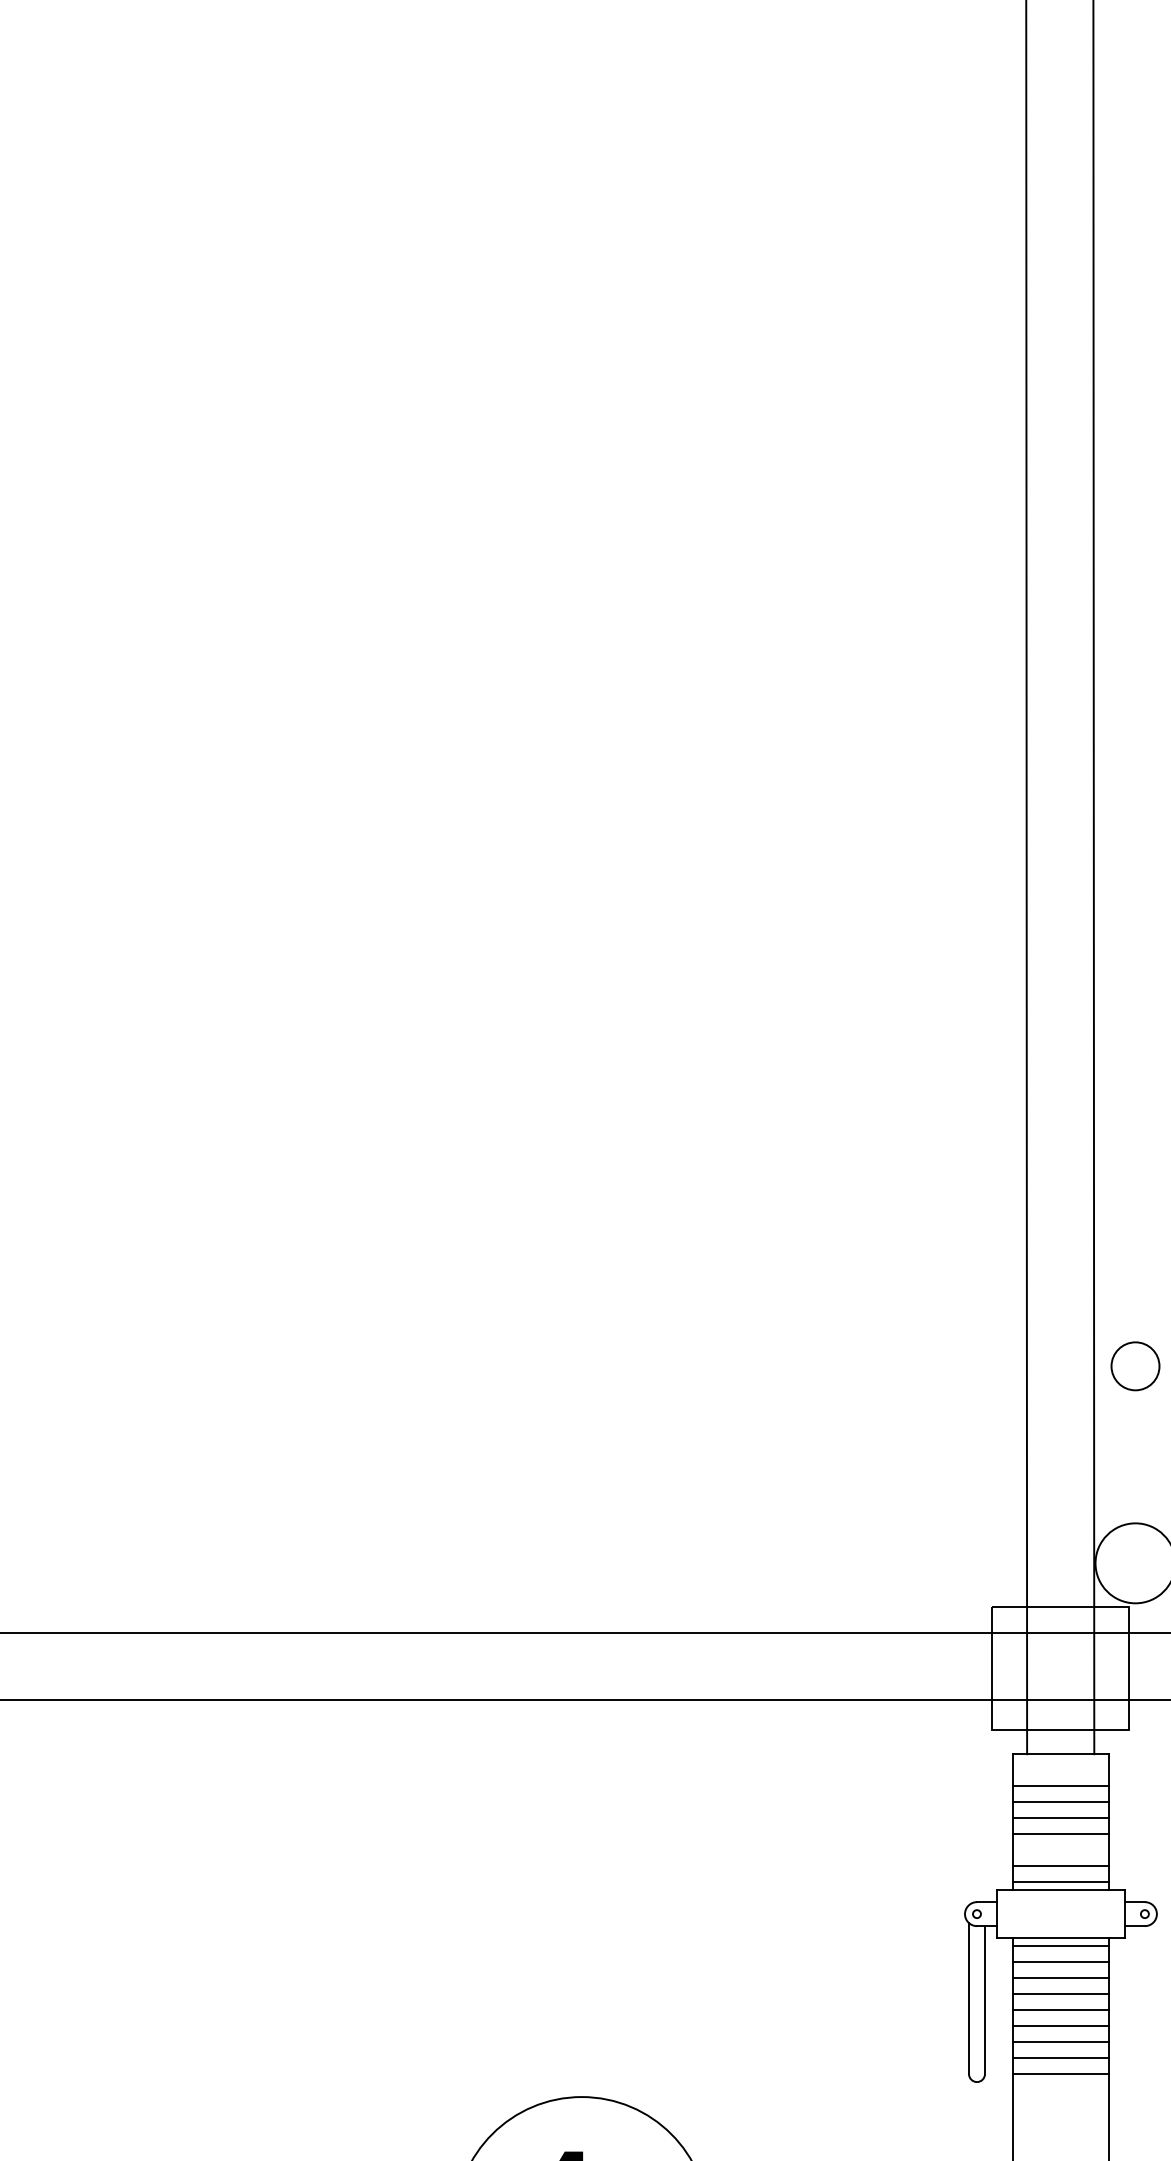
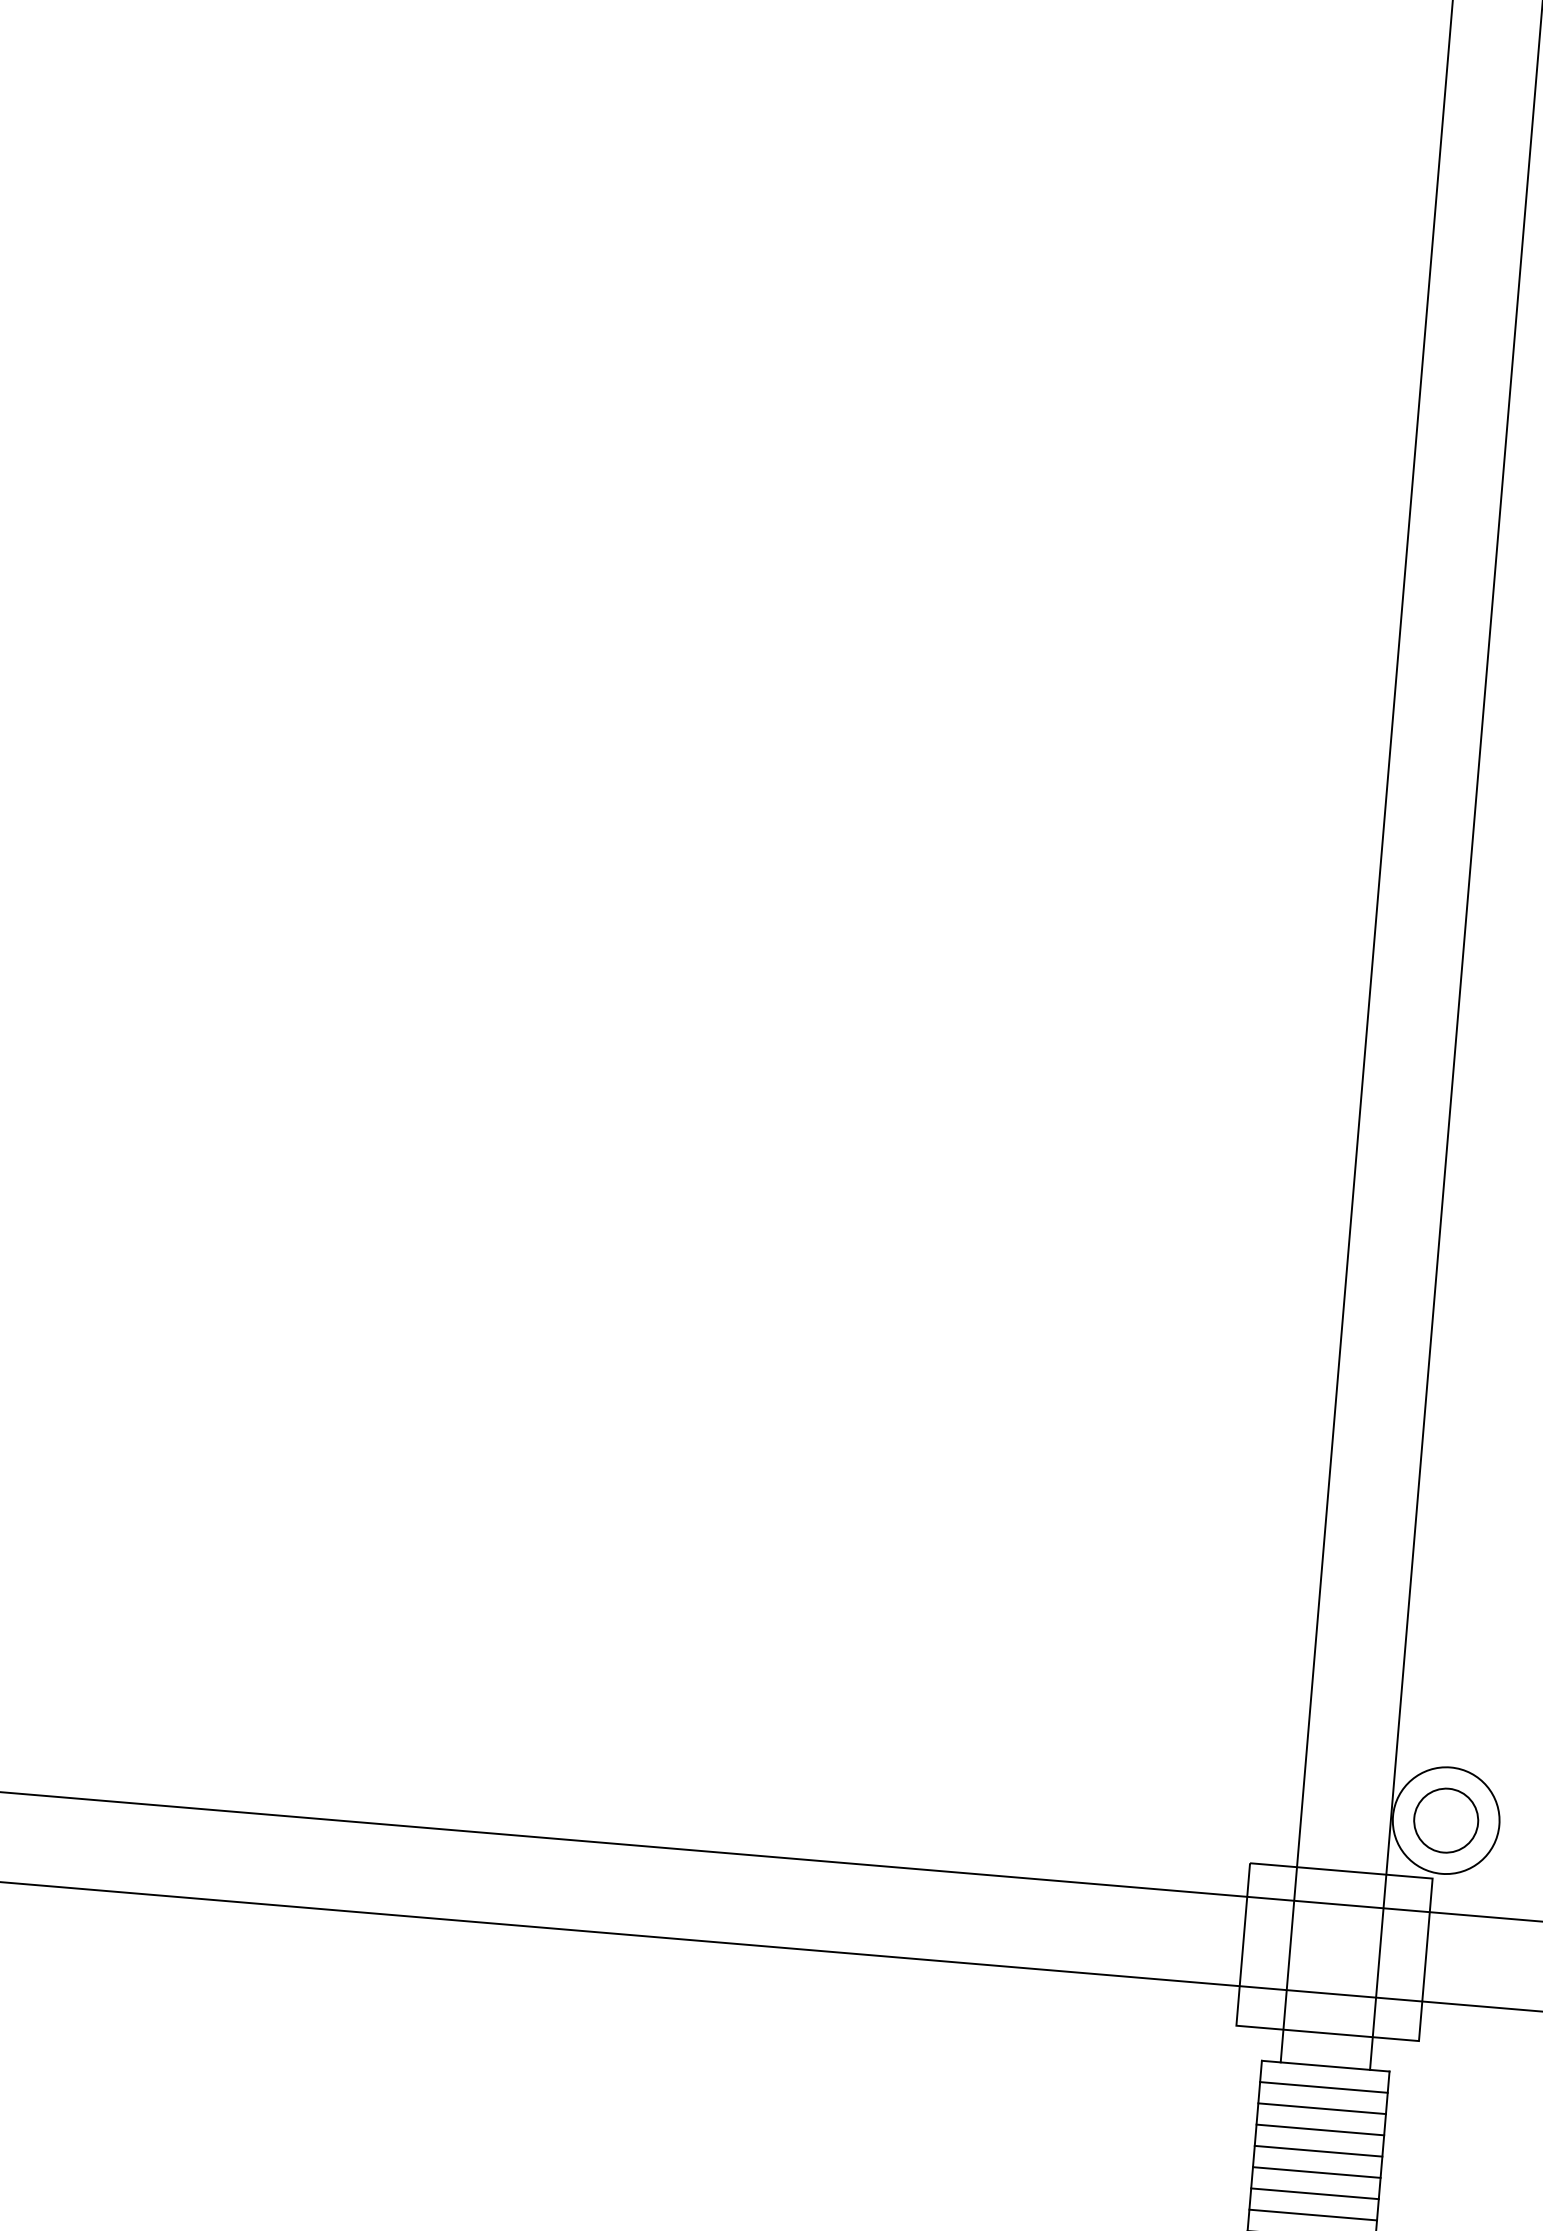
circle: (1135, 1366) -> (1446, 1820), moved
line: (1060, 1770) -> (1323, 2087), added
line: (1060, 1850) -> (1314, 2194), added

